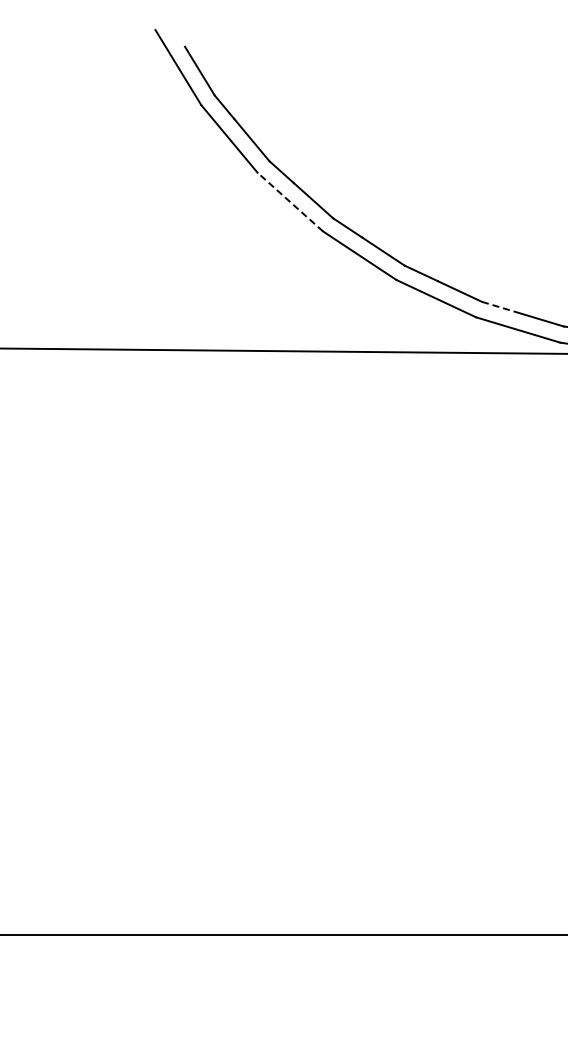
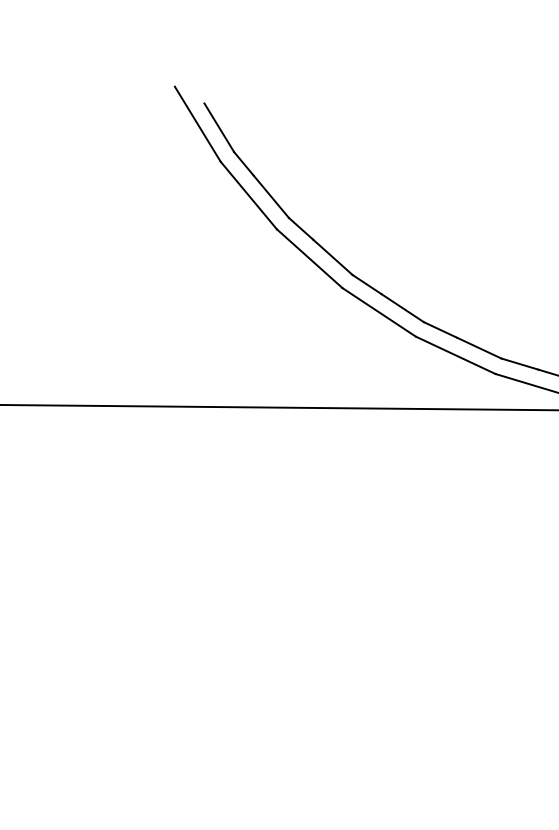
line: (290, 202) -> (309, 259), dashed -> solid
line: (501, 307) -> (520, 364), dashed -> solid

